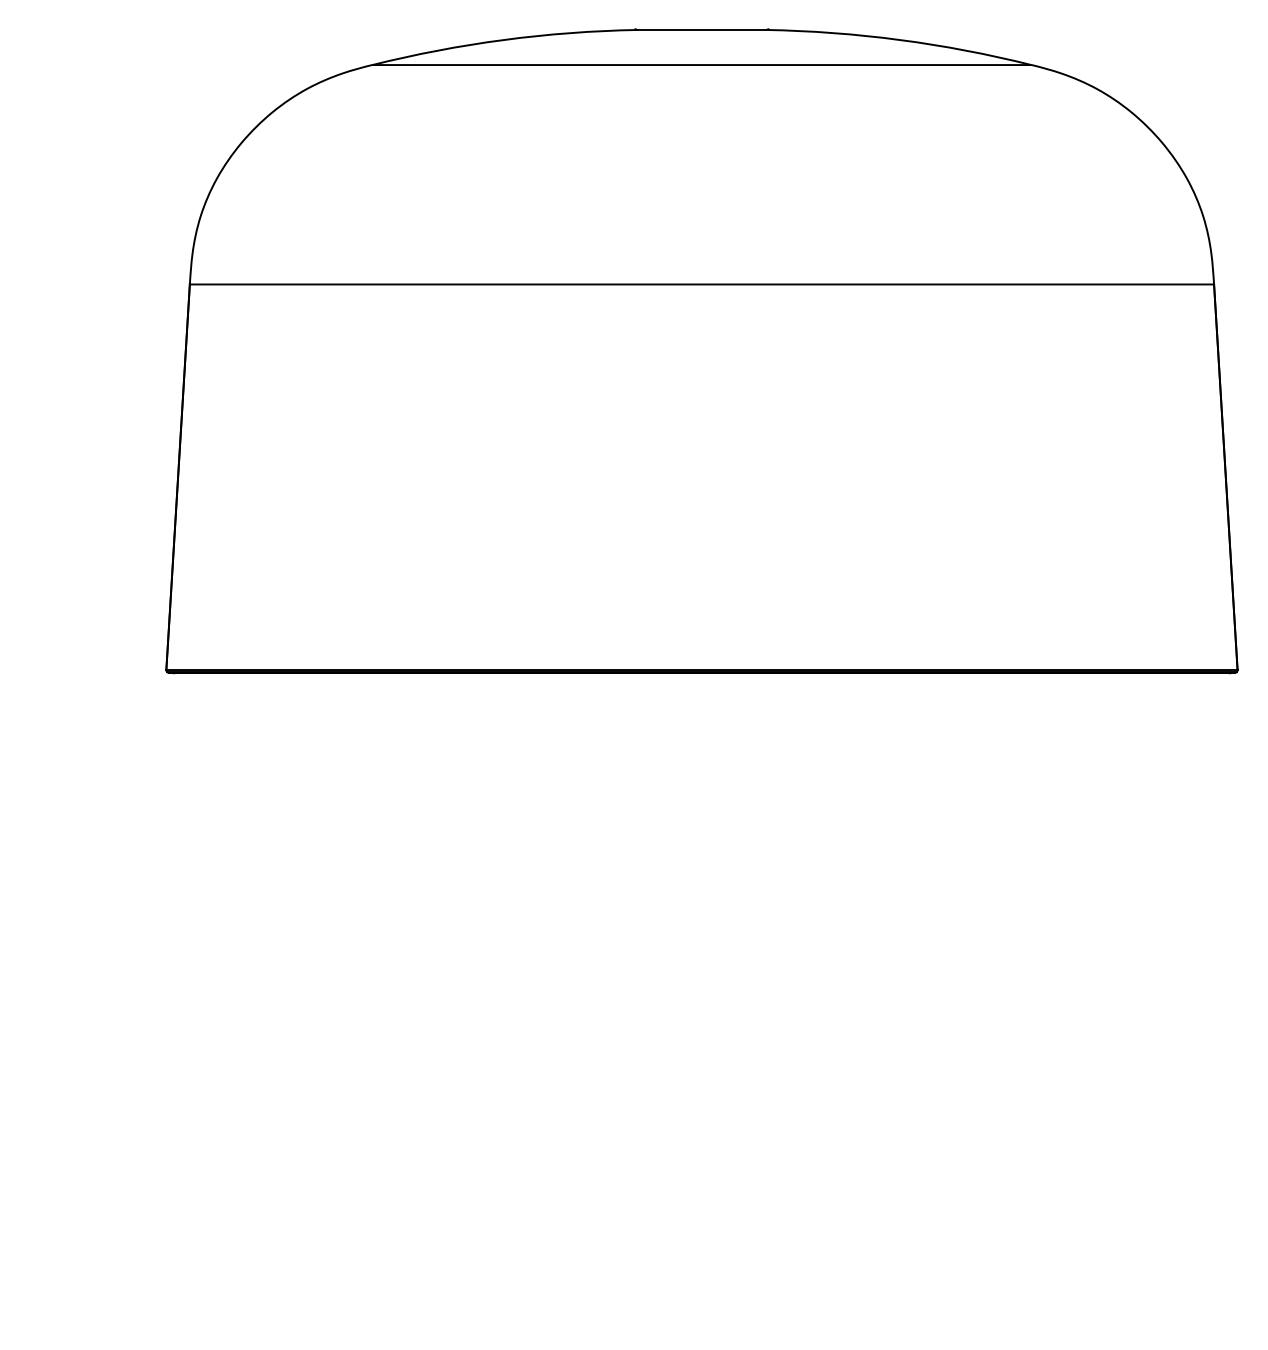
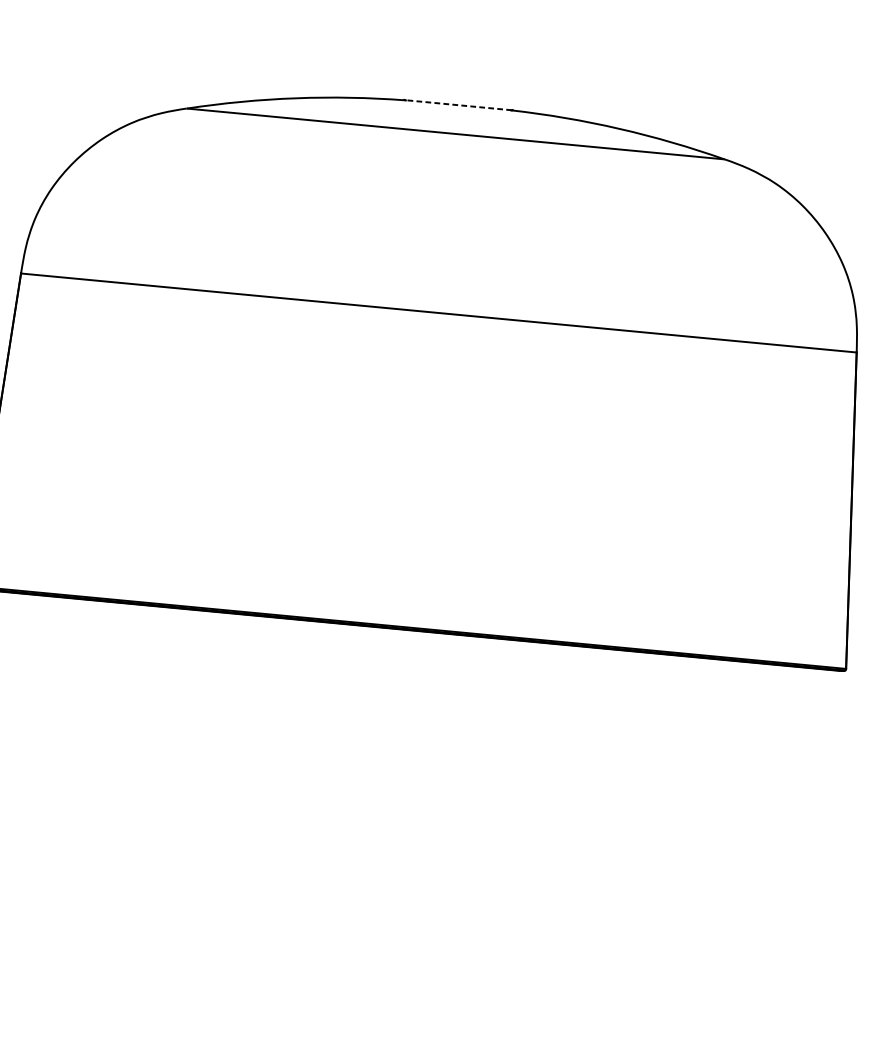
line: (701, 29) -> (458, 104), solid -> dashed

